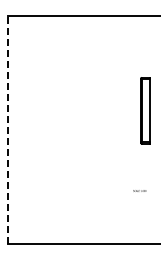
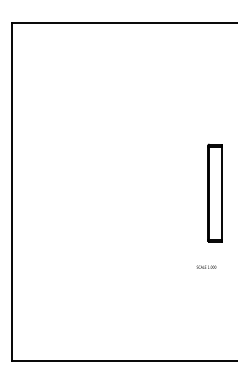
part: (145, 110) -> (214, 192), moved
line: (7, 129) -> (11, 191), dashed -> solid
text: (139, 190) -> (206, 266), moved

